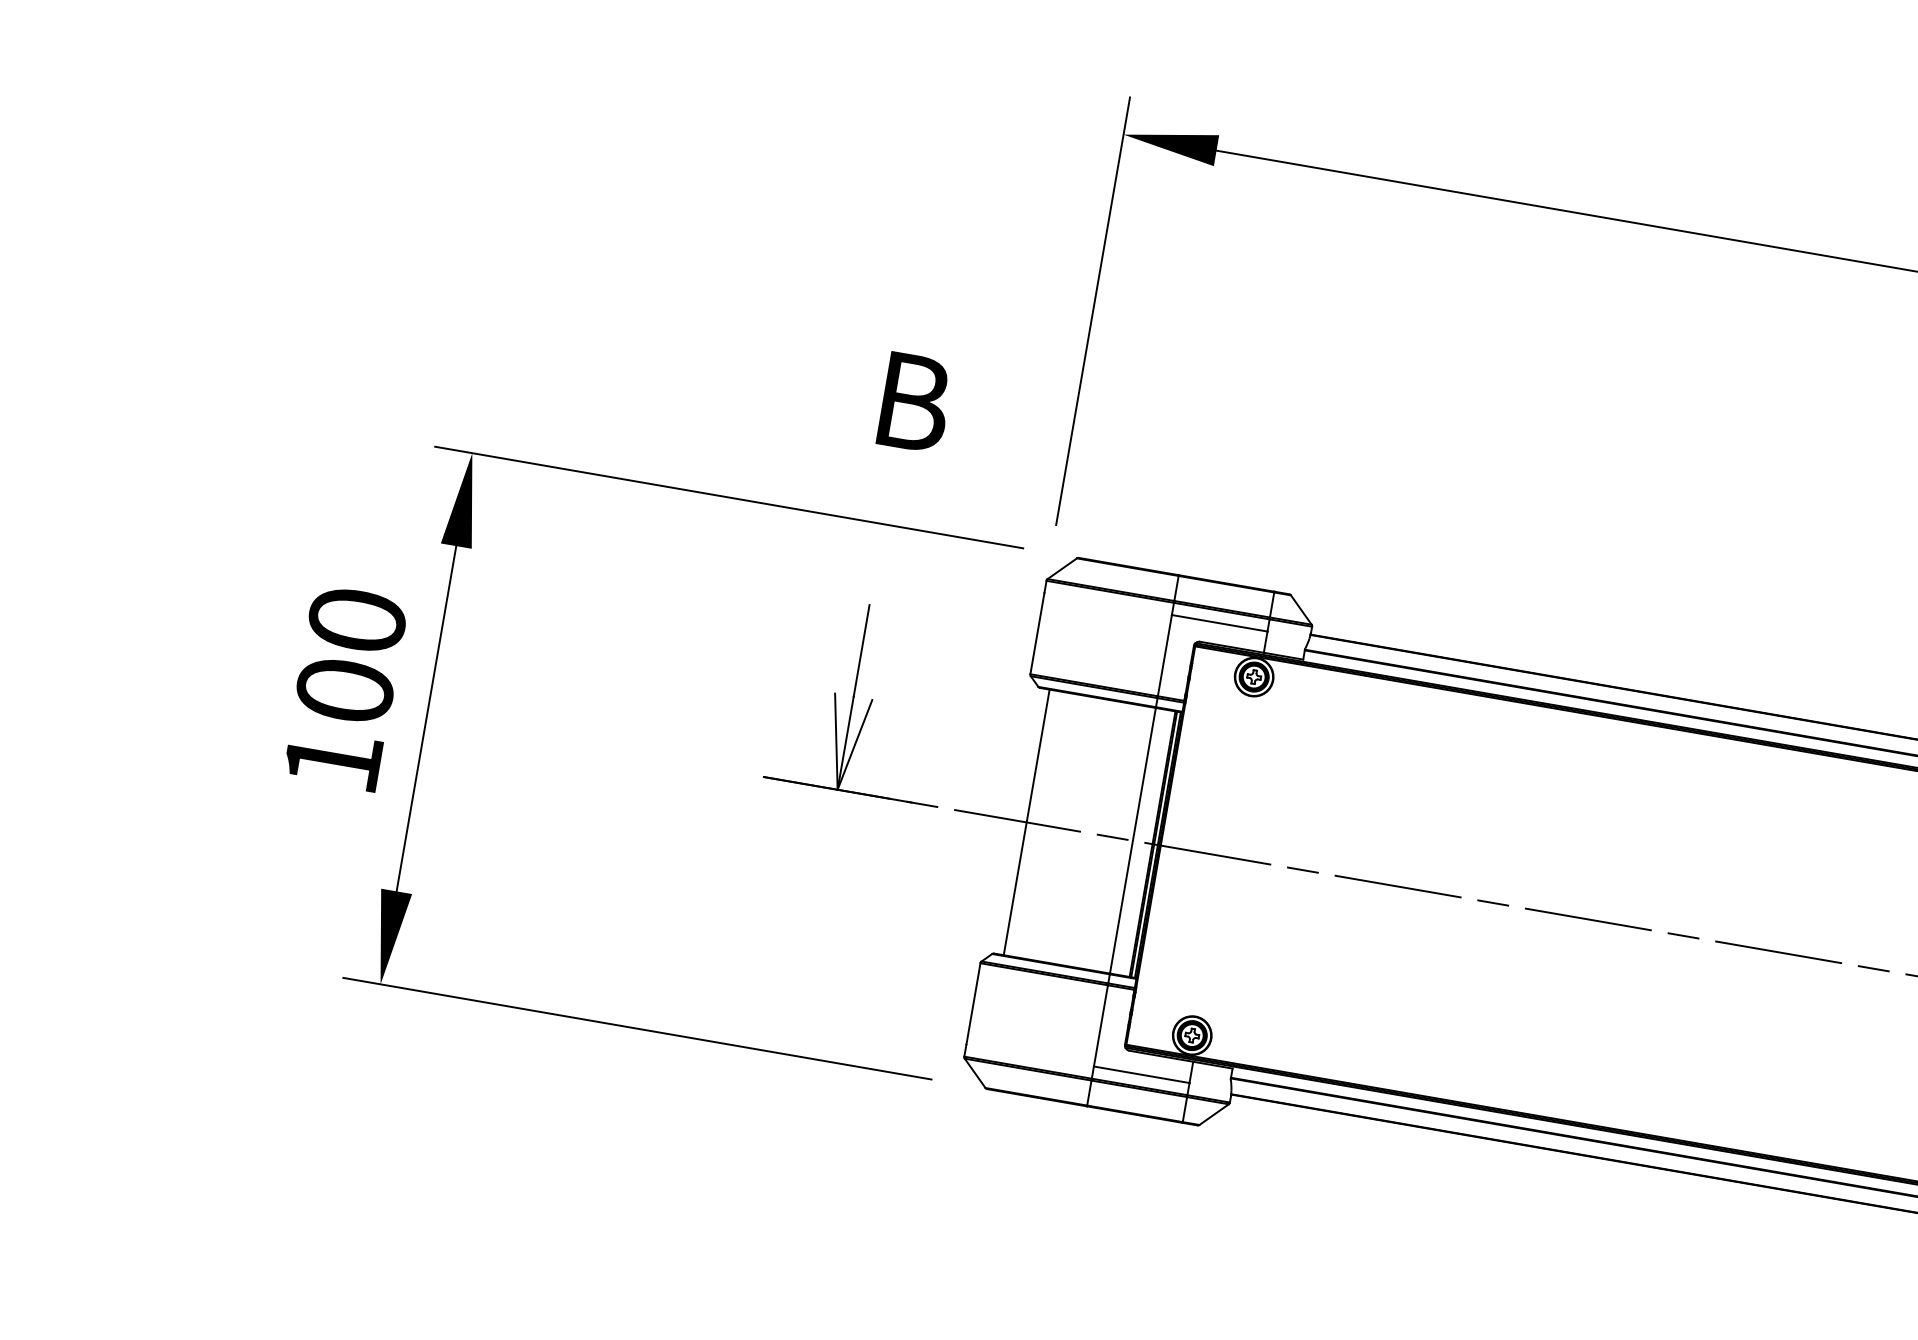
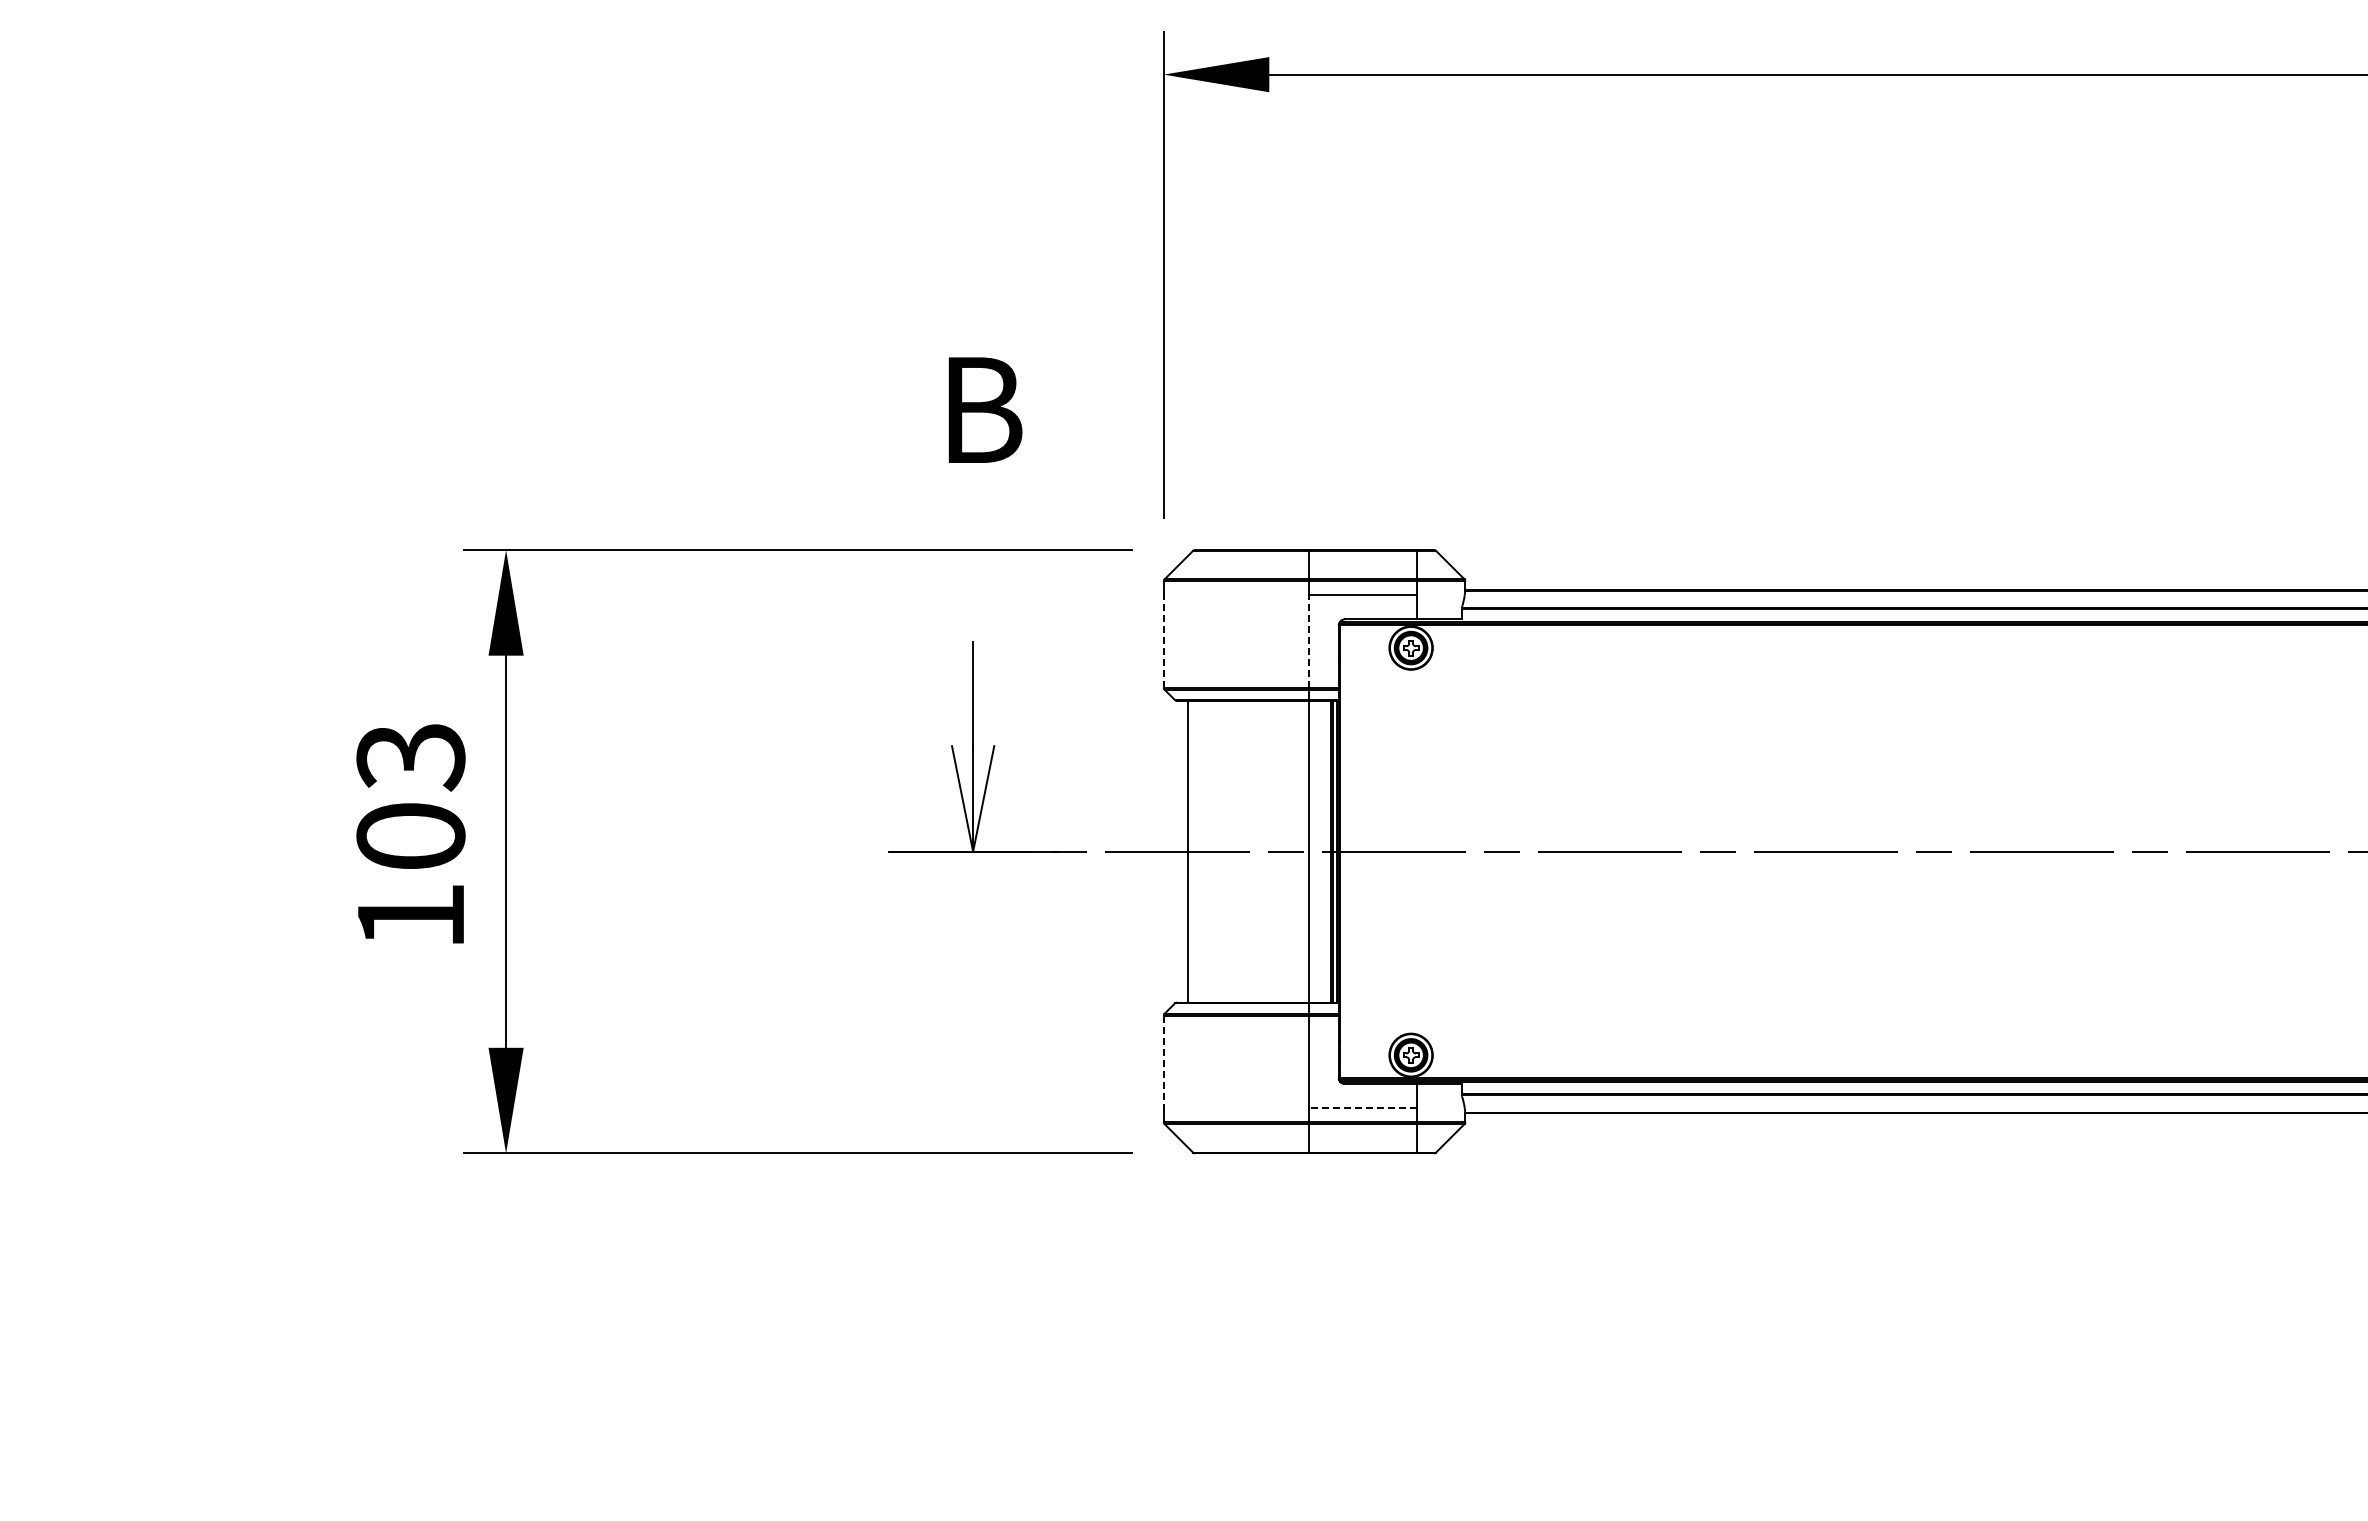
text: (356, 621) -> (410, 757), 100 -> 103
line: (1037, 632) -> (1163, 640), solid -> dashed
line: (1165, 654) -> (1308, 640), solid -> dashed
line: (973, 1004) -> (1163, 1062), solid -> dashed
line: (1141, 1075) -> (1362, 1108), solid -> dashed

